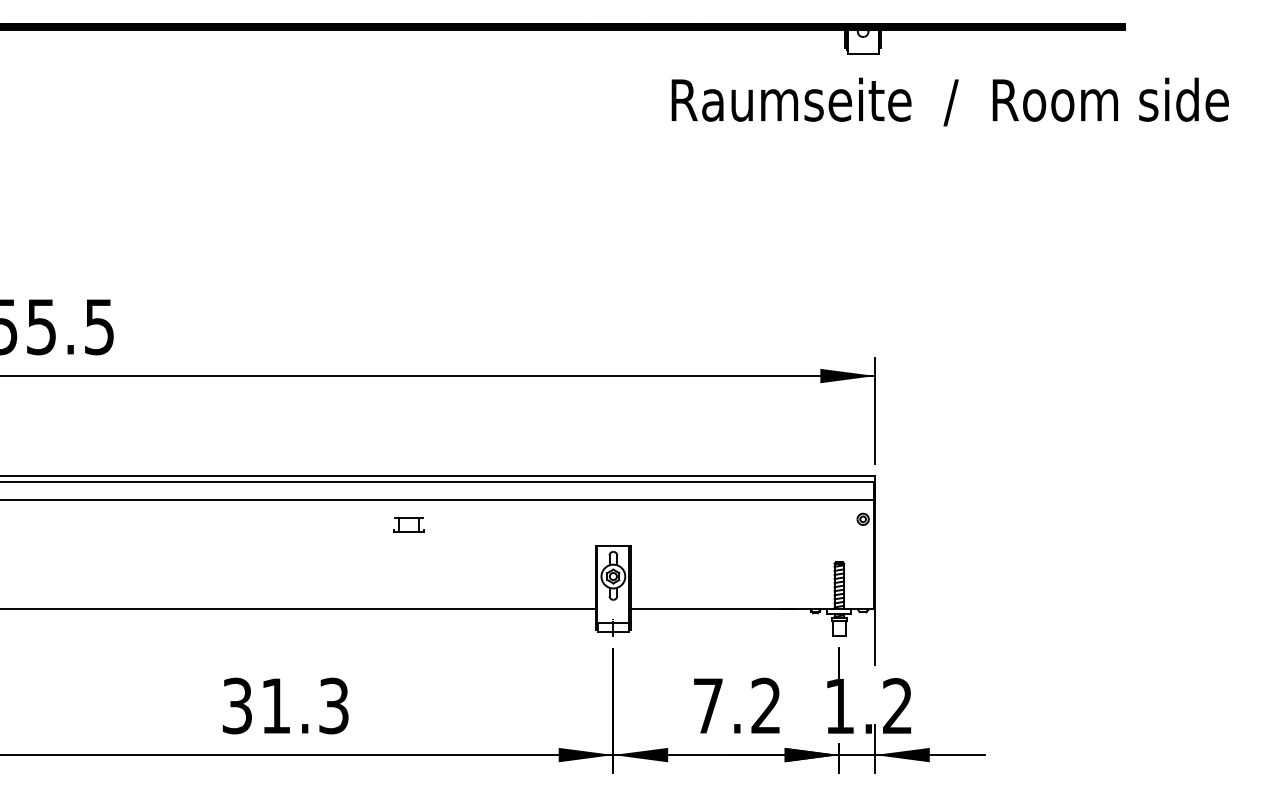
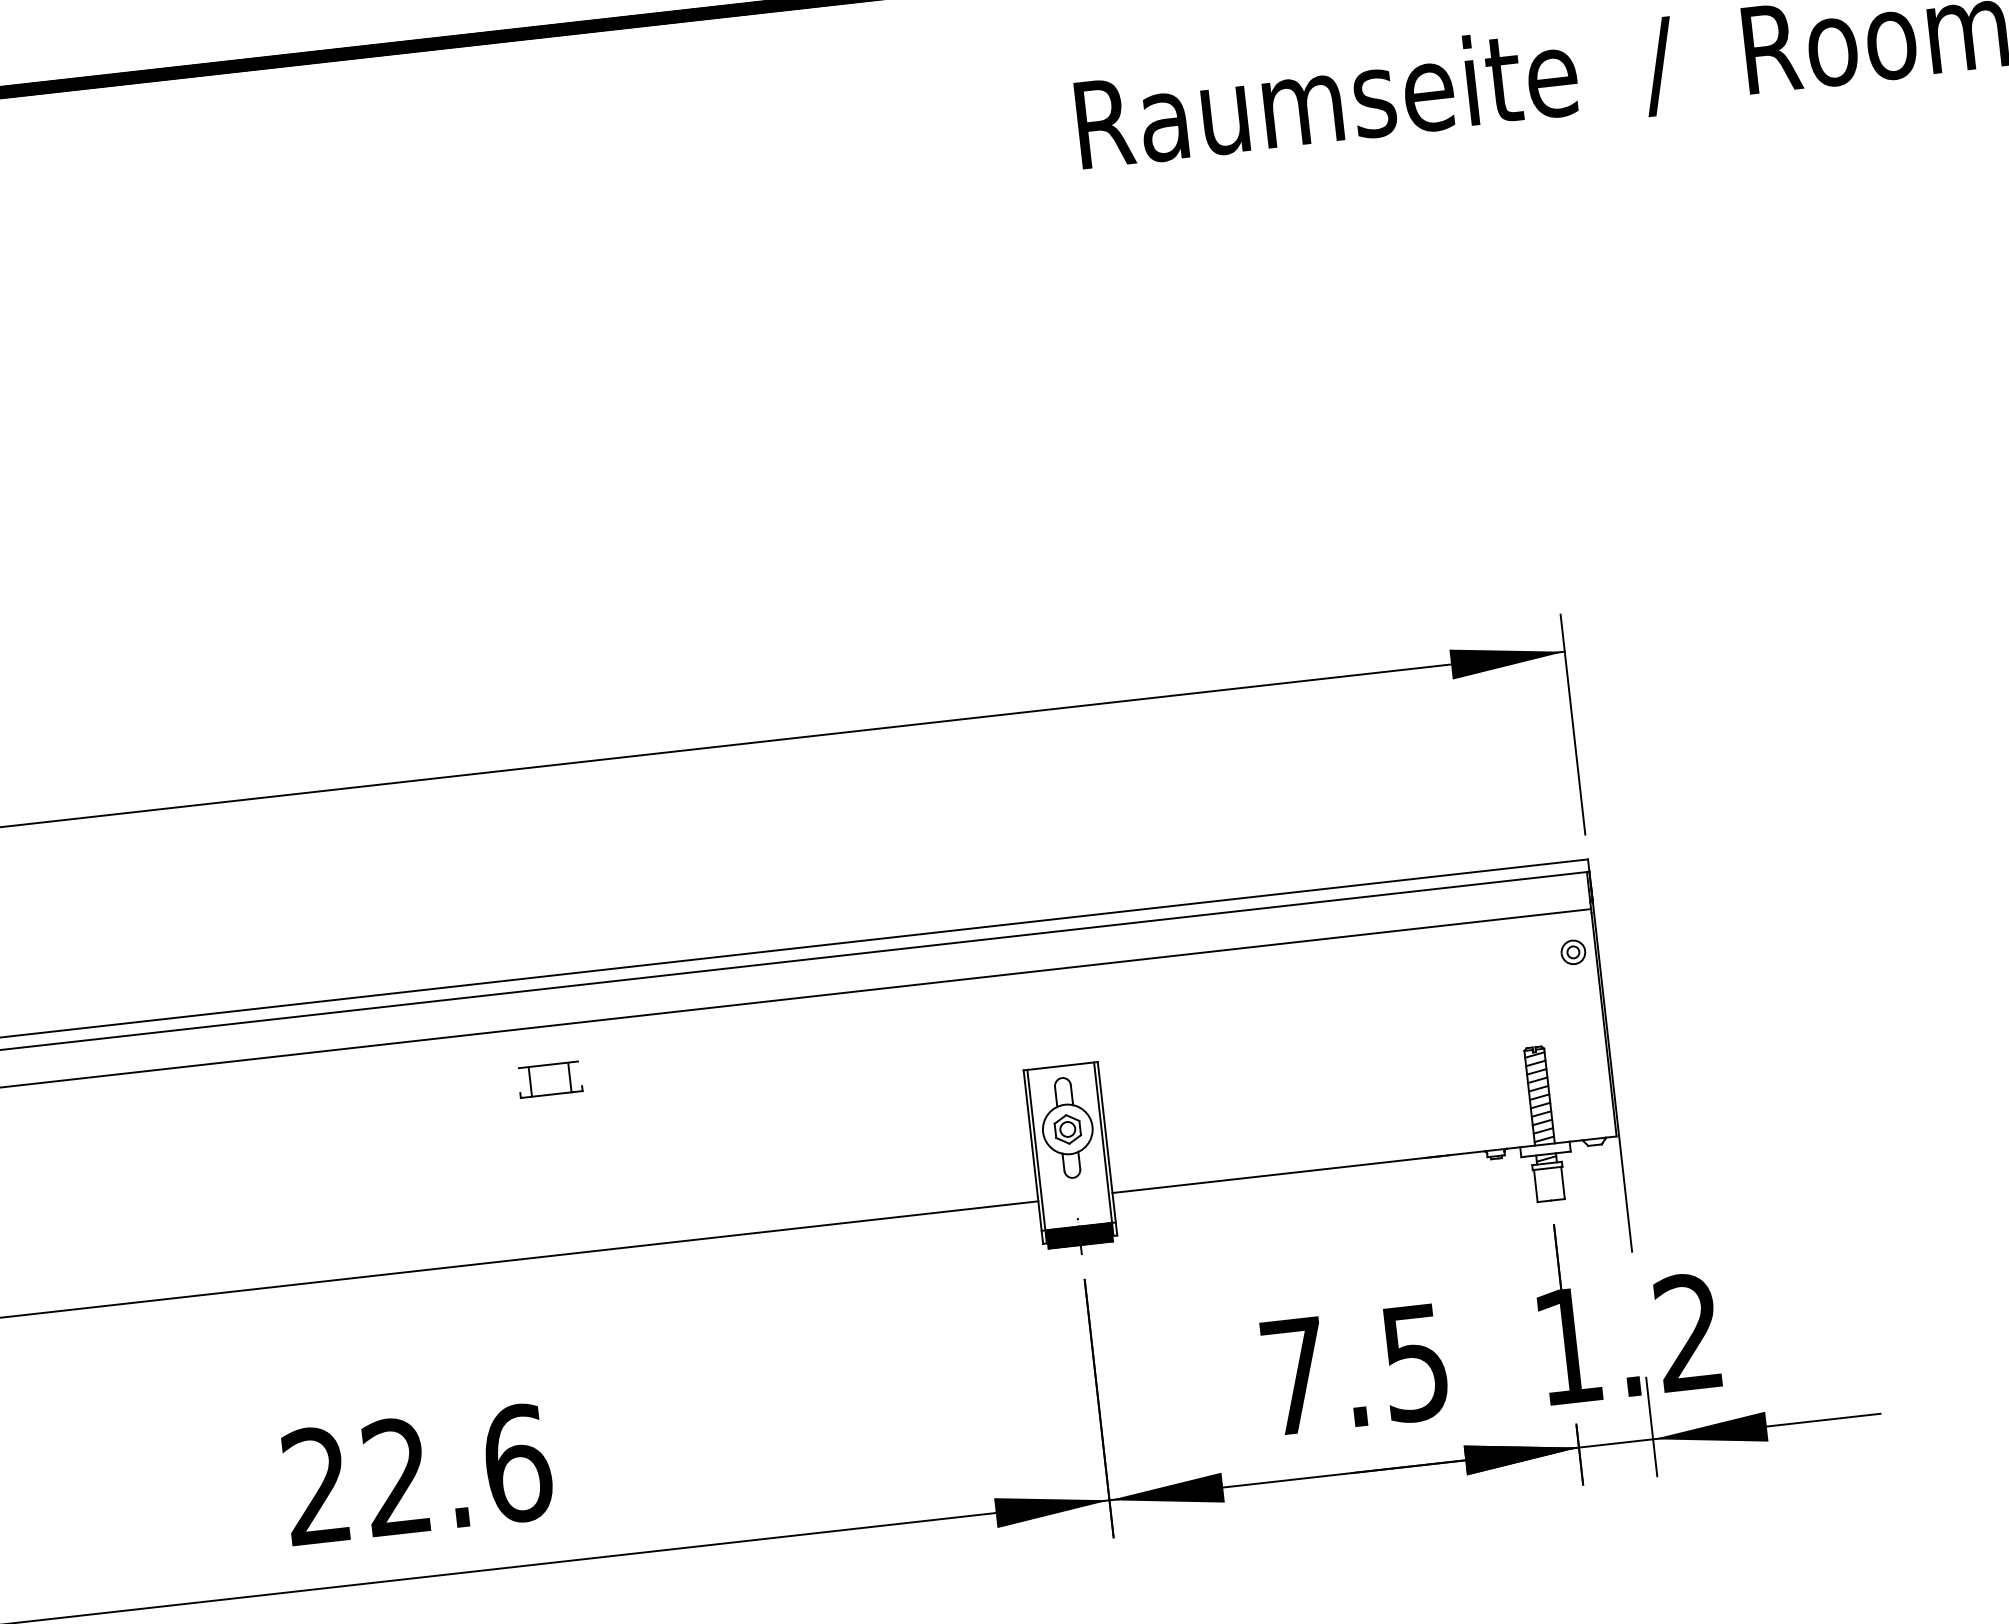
part: (408, 524) -> (548, 1078), moved
hatch: (612, 627) -> (1077, 1235), added
text: (285, 705) -> (416, 1473), 31.3 -> 22.6
text: (765, 705) -> (1413, 1361), 7.2 -> 7.5

